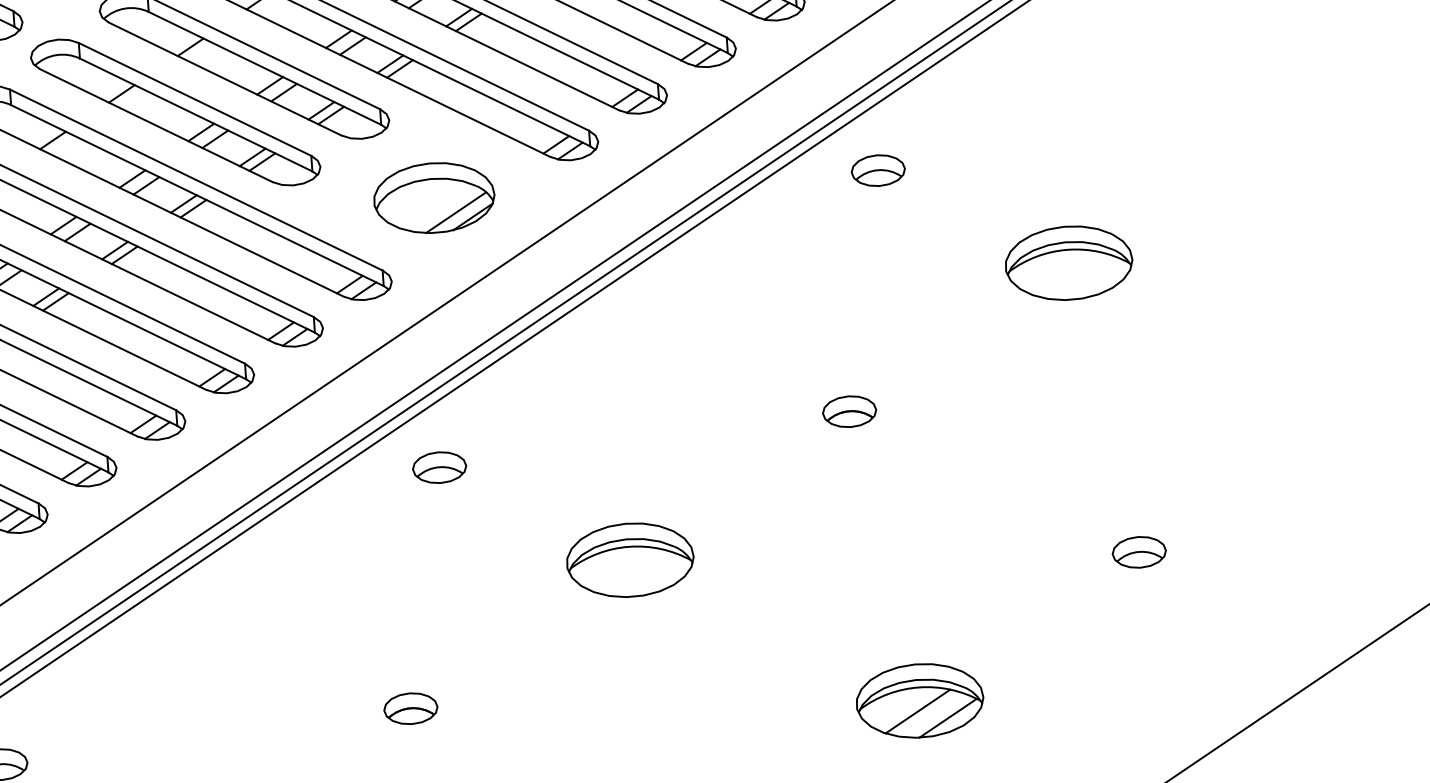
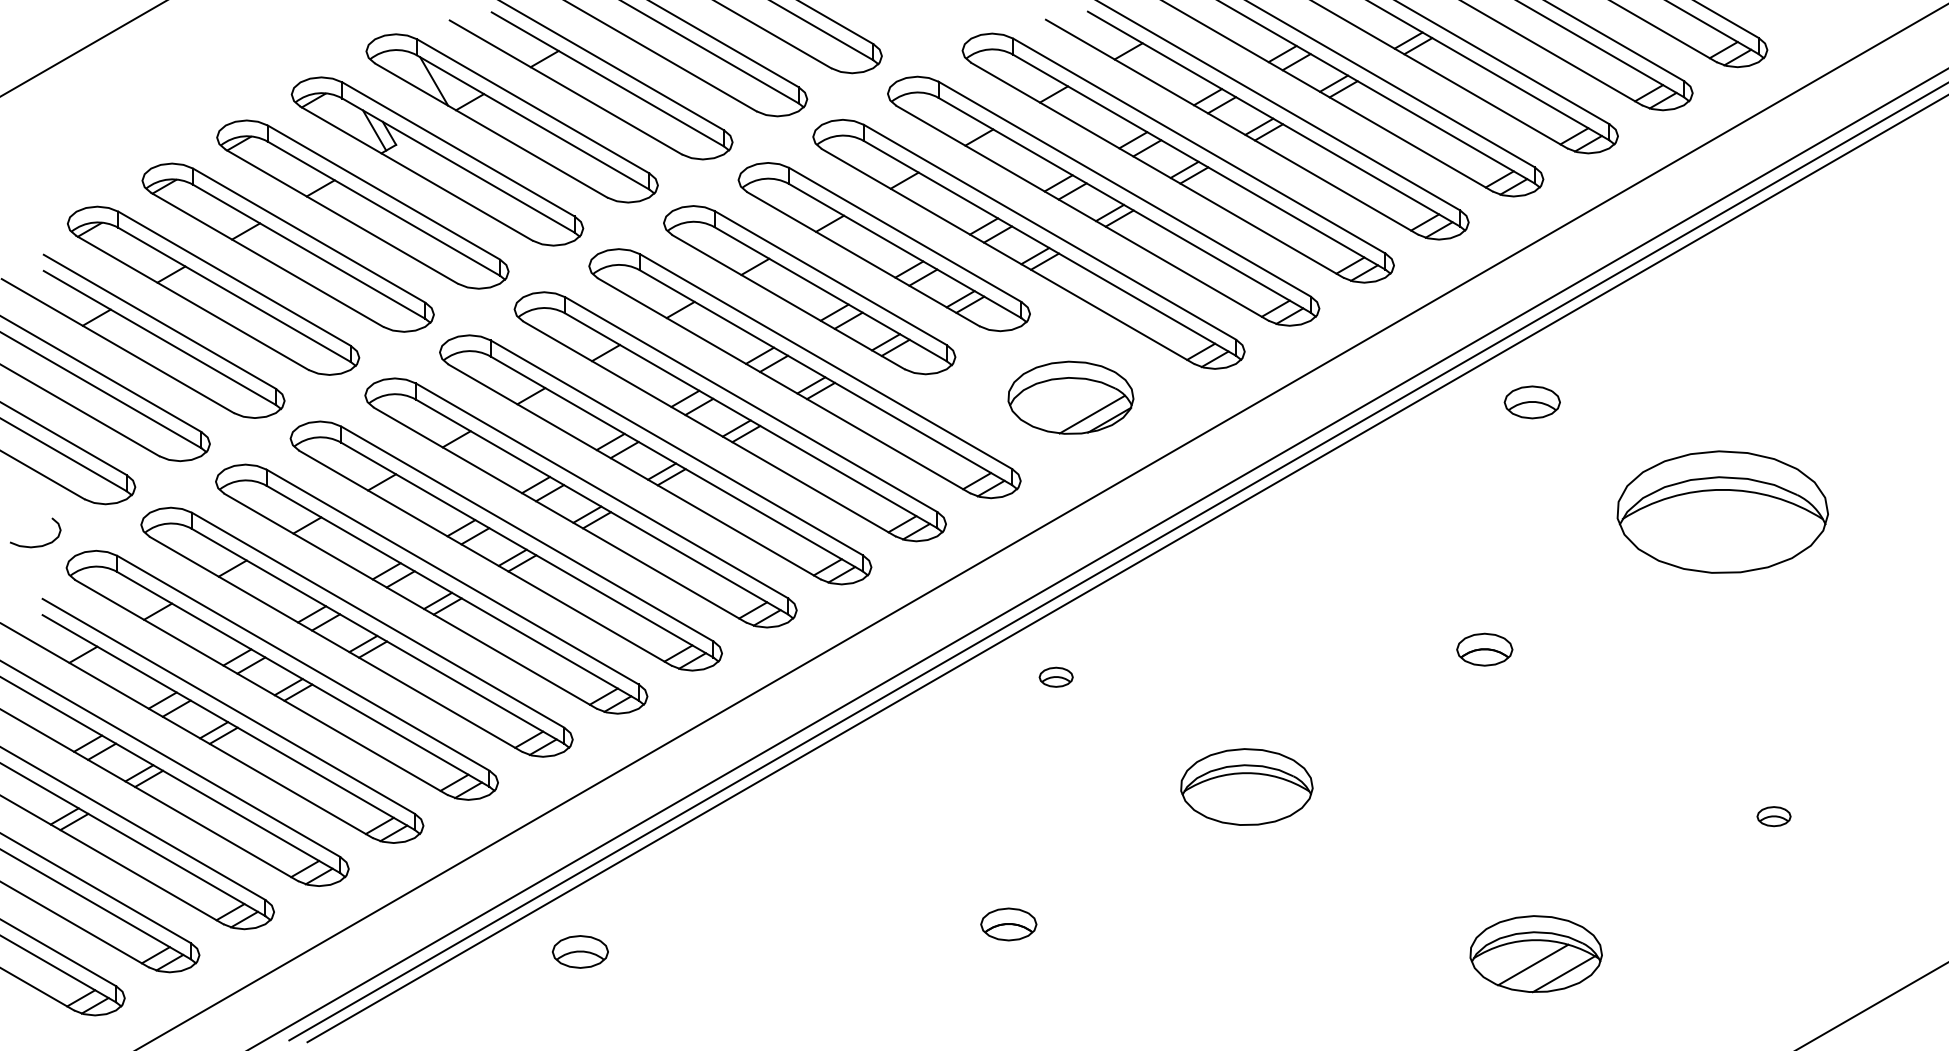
part: (1068, 263) -> (1722, 512), size x1.6
part: (438, 468) -> (1055, 677), size x0.6
part: (1138, 552) -> (1773, 816), size x0.6

